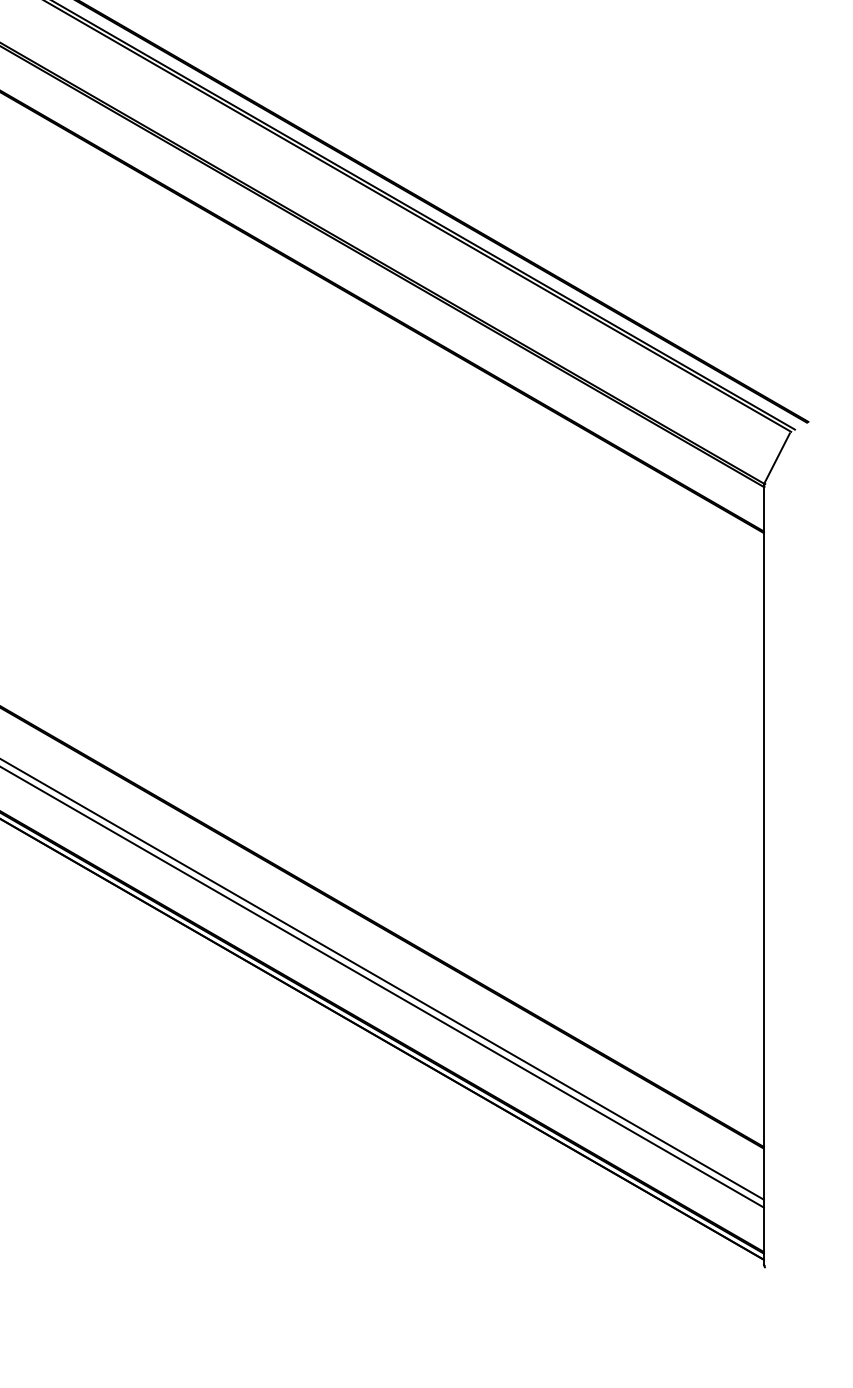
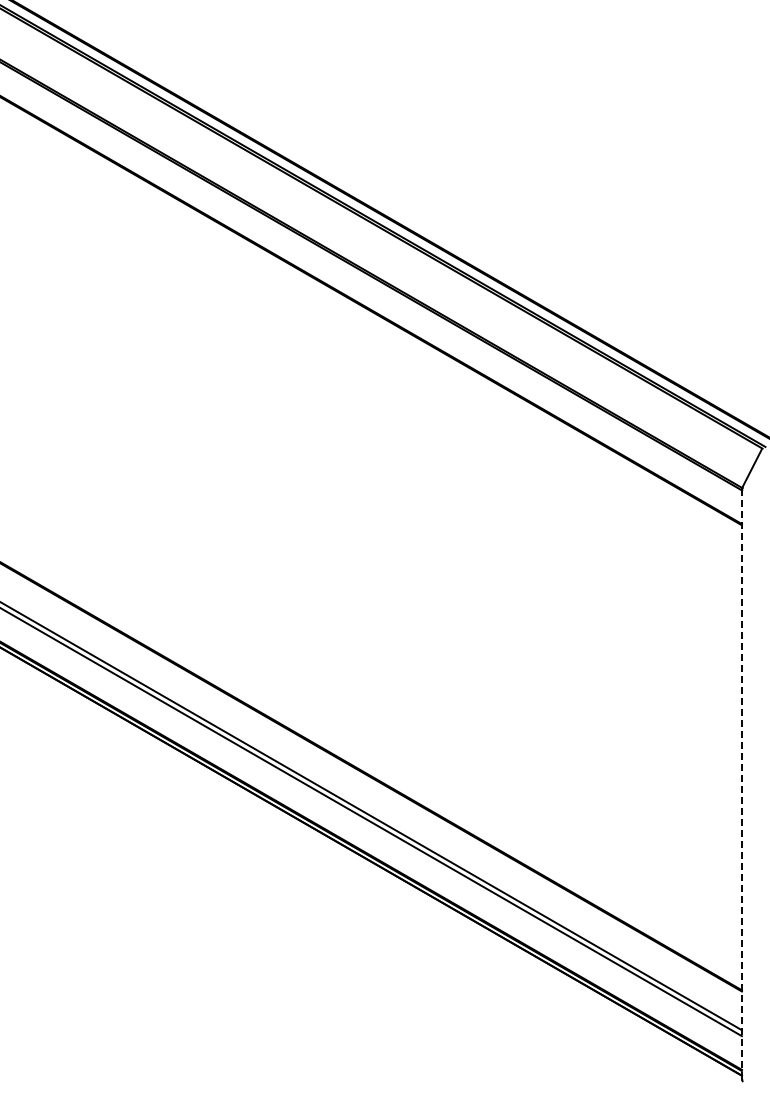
line: (763, 875) -> (741, 784), solid -> dashed

